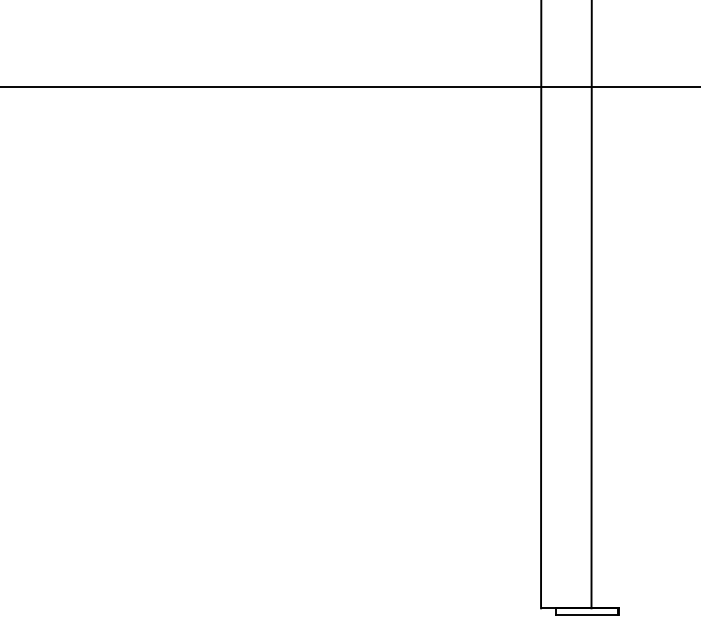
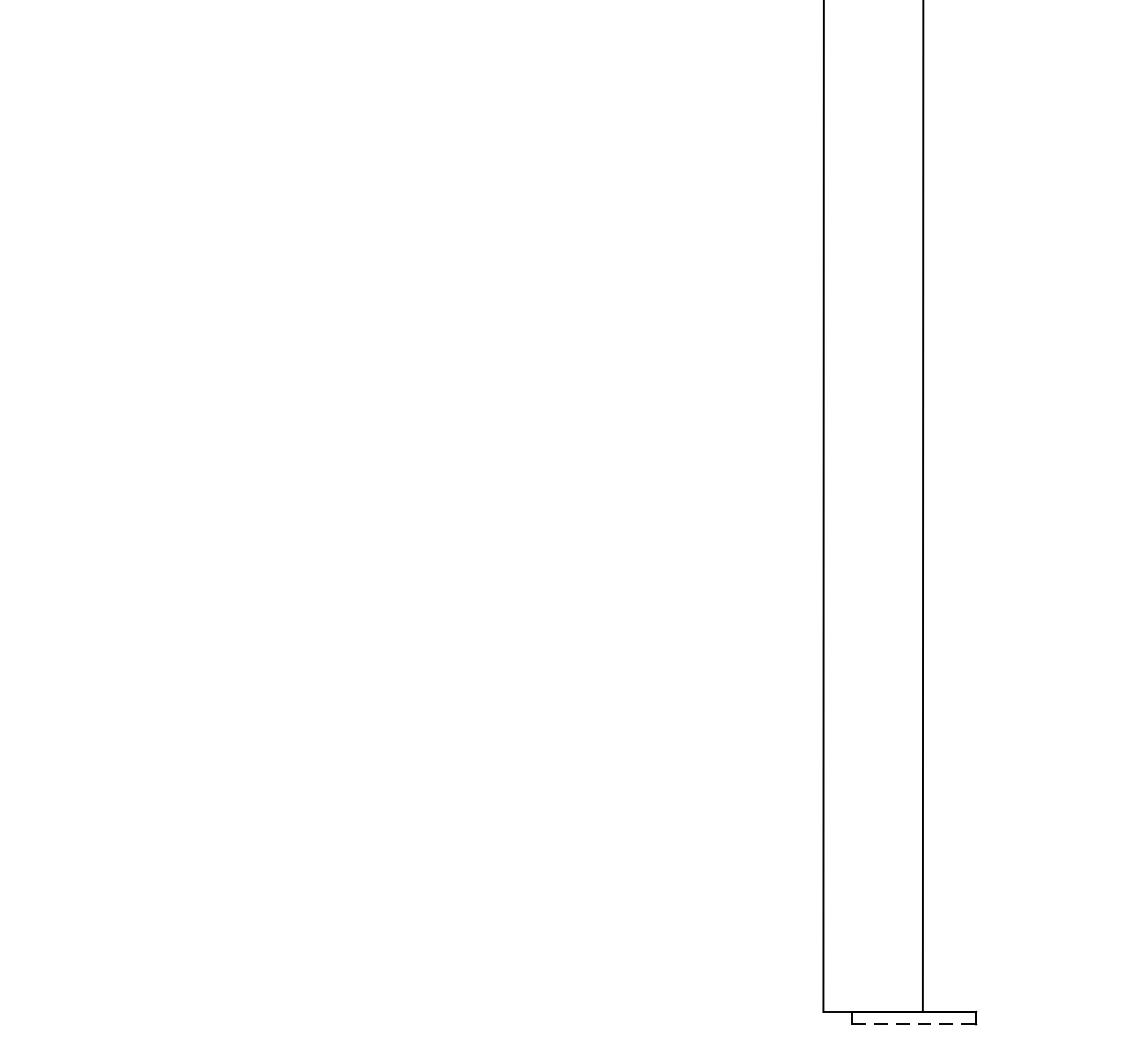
line: (587, 614) -> (914, 1024), solid -> dashed

